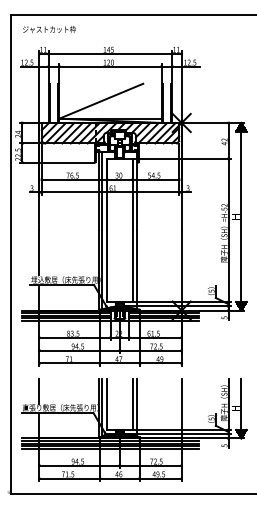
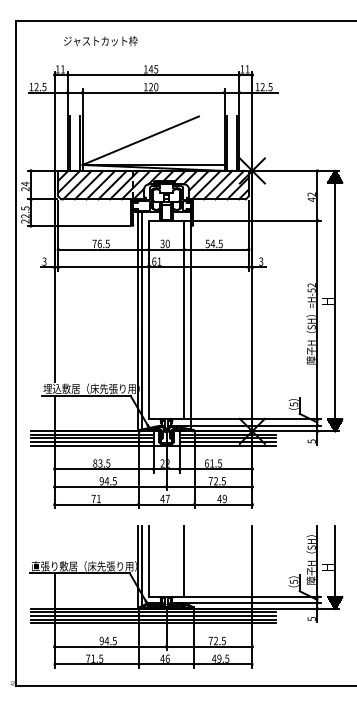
text: (49, 29) -> (100, 41), moved
line: (39, 391) -> (54, 543), removed
line: (137, 407) -> (190, 565), removed

